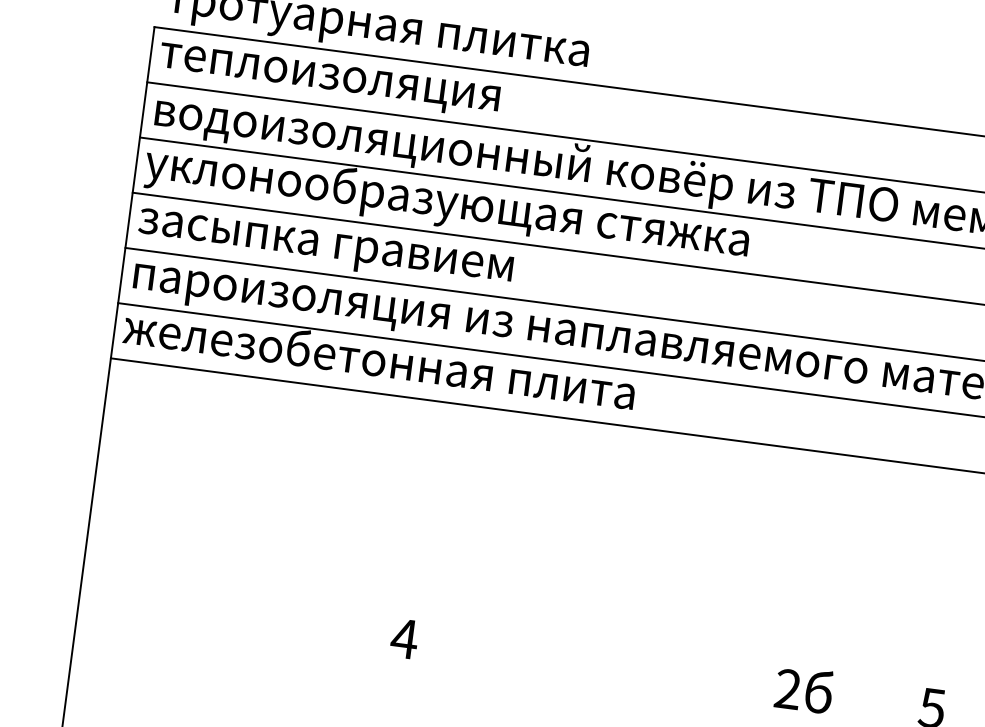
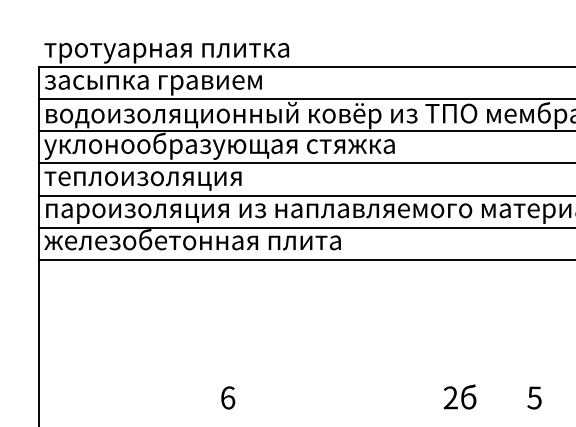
text: (345, 84) -> (152, 85), теплоизоляция -> засыпка гравием
text: (323, 249) -> (152, 181), засыпка гравием -> теплоизоляция
text: (403, 637) -> (227, 397), 4 -> 6

